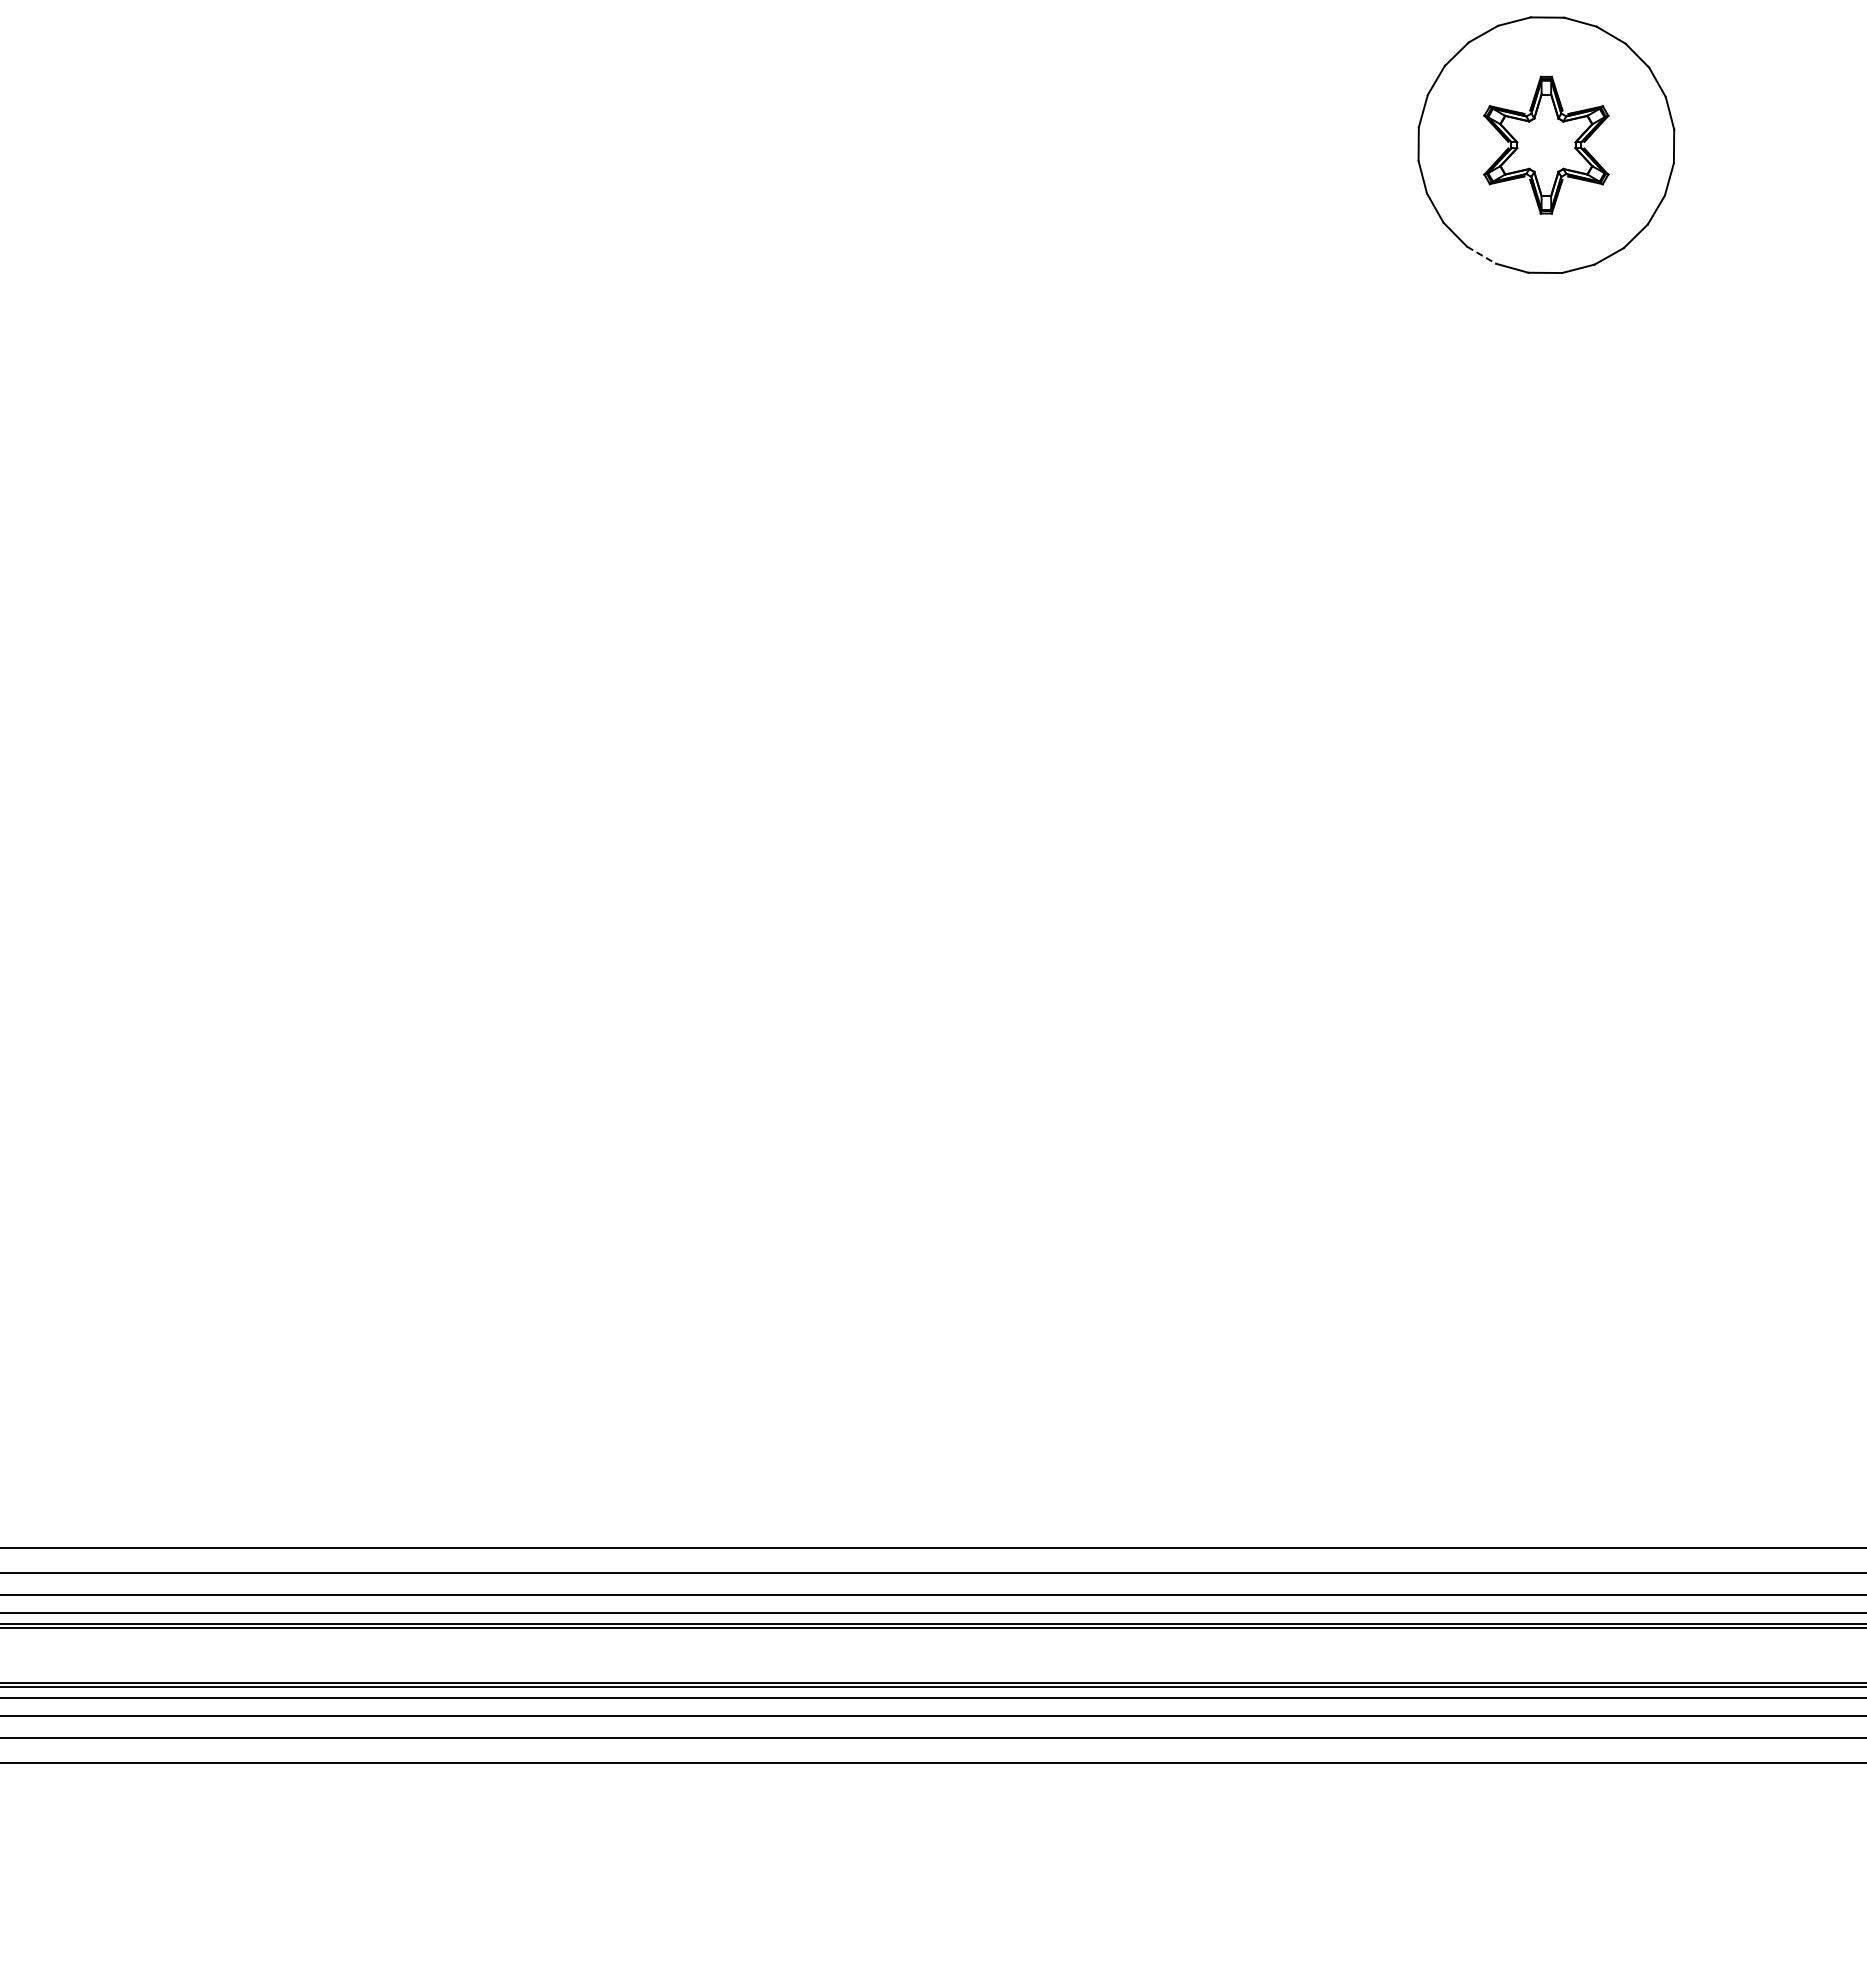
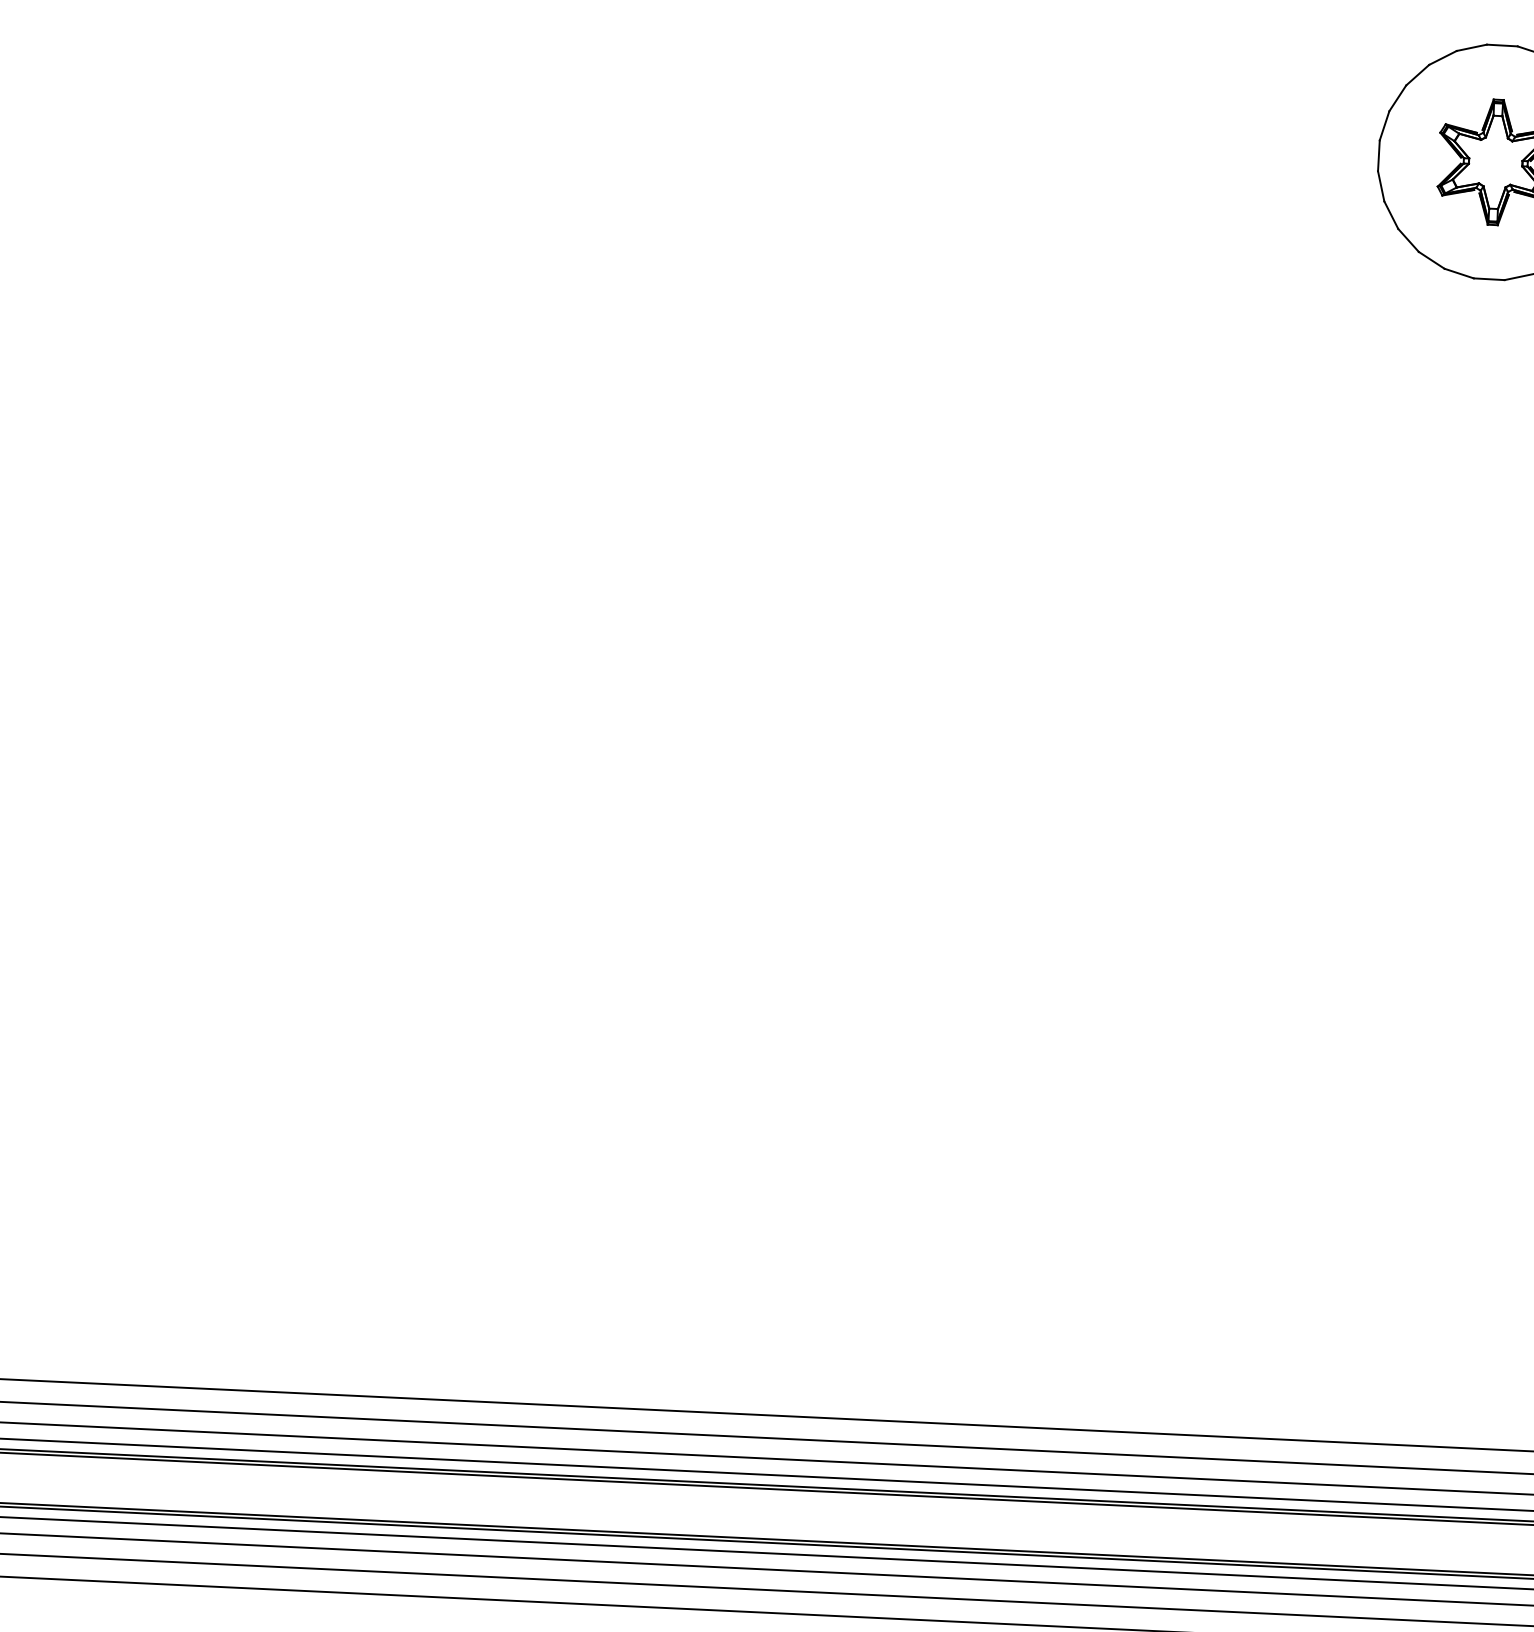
line: (1481, 255) -> (1431, 260), dashed -> solid

